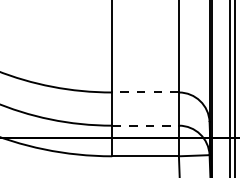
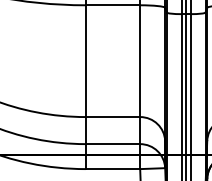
line: (144, 93) -> (112, 117), dashed -> solid
line: (146, 126) -> (113, 144), dashed -> solid

